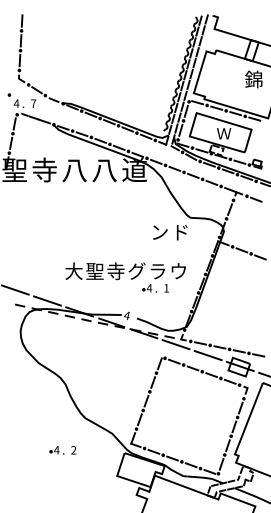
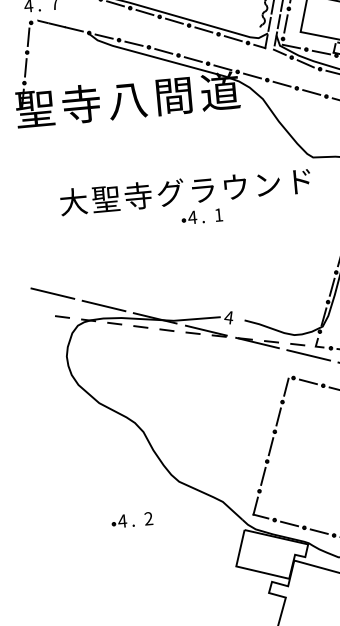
text: (104, 170) -> (173, 96), 八 -> 間
part: (125, 277) -> (153, 204), moved
part: (62, 450) -> (131, 520), moved

